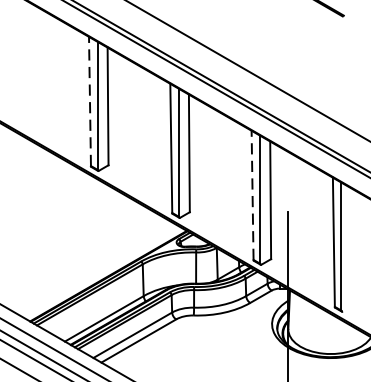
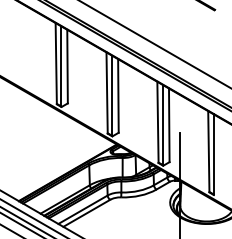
line: (90, 99) -> (56, 62), dashed -> solid
line: (251, 194) -> (157, 121), dashed -> solid

